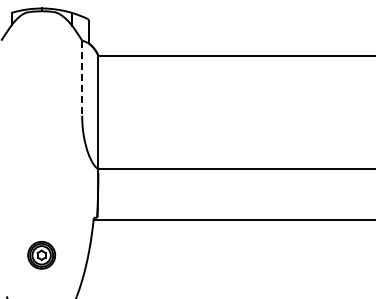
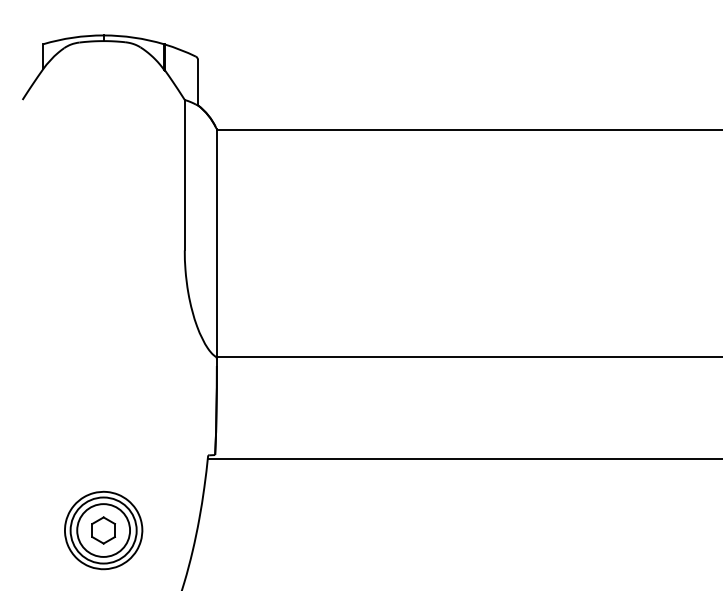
line: (82, 78) -> (185, 175), dashed -> solid
part: (41, 255) -> (103, 531), size x1.43

